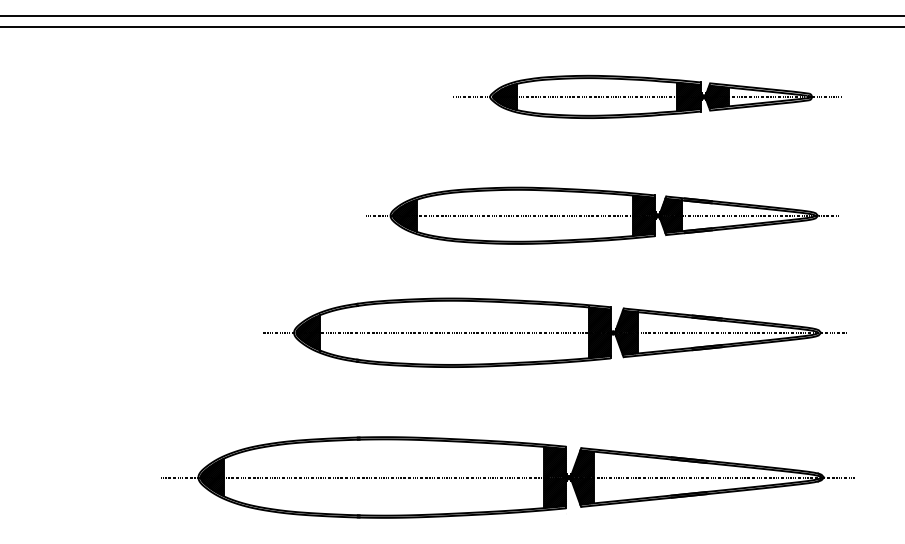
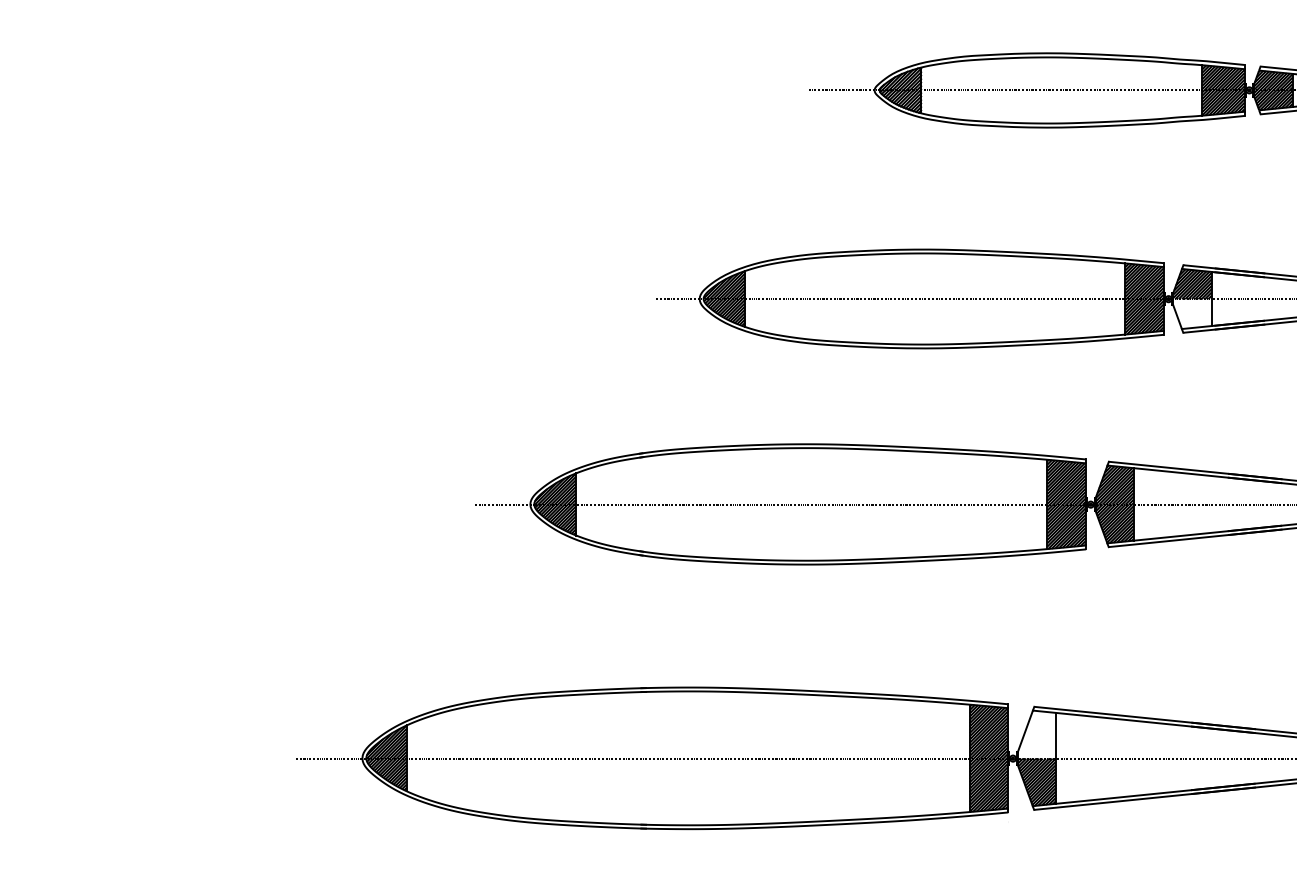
hatch: (671, 223) -> (1192, 312), removed
hatch: (582, 463) -> (1036, 733), removed

